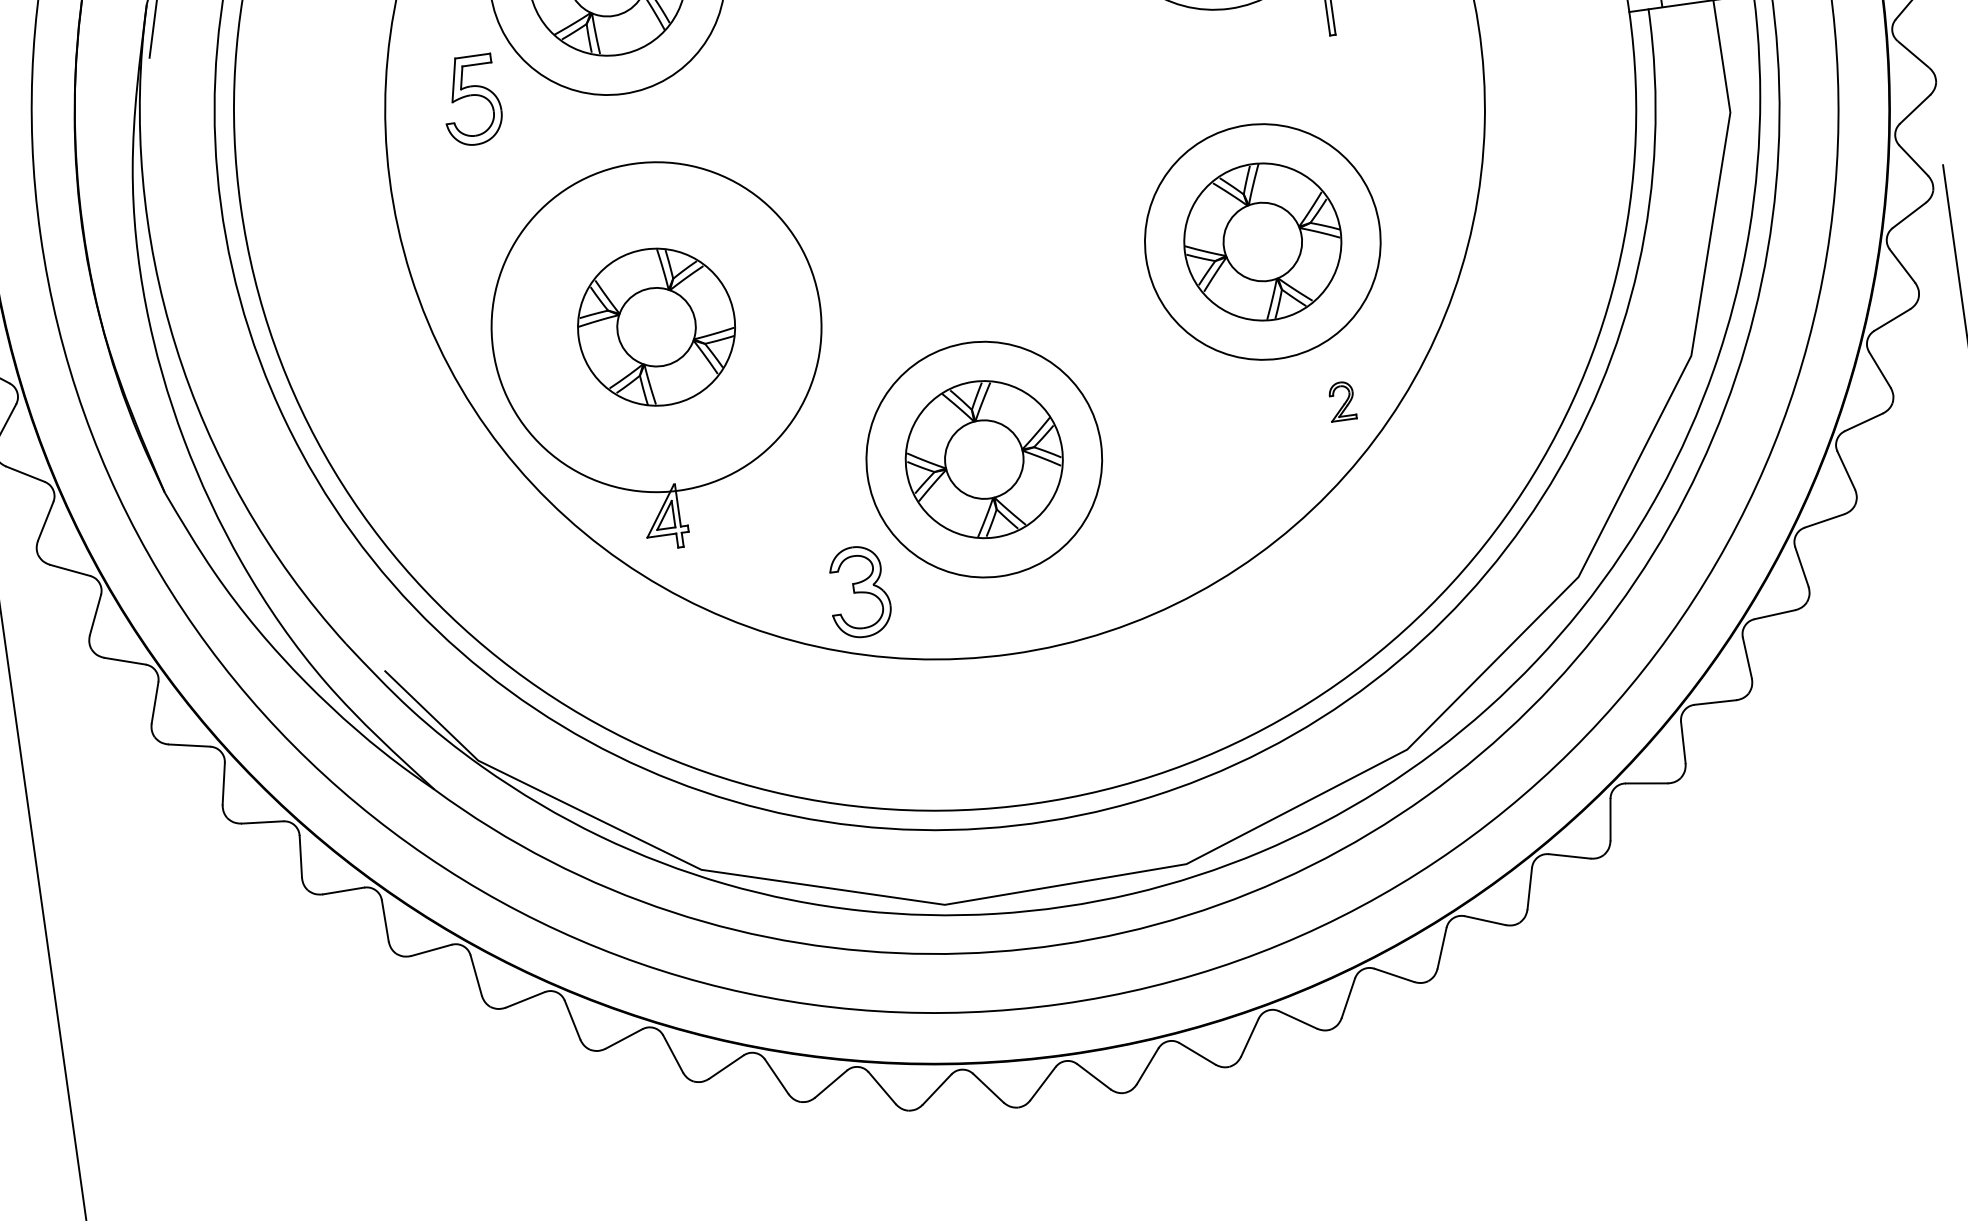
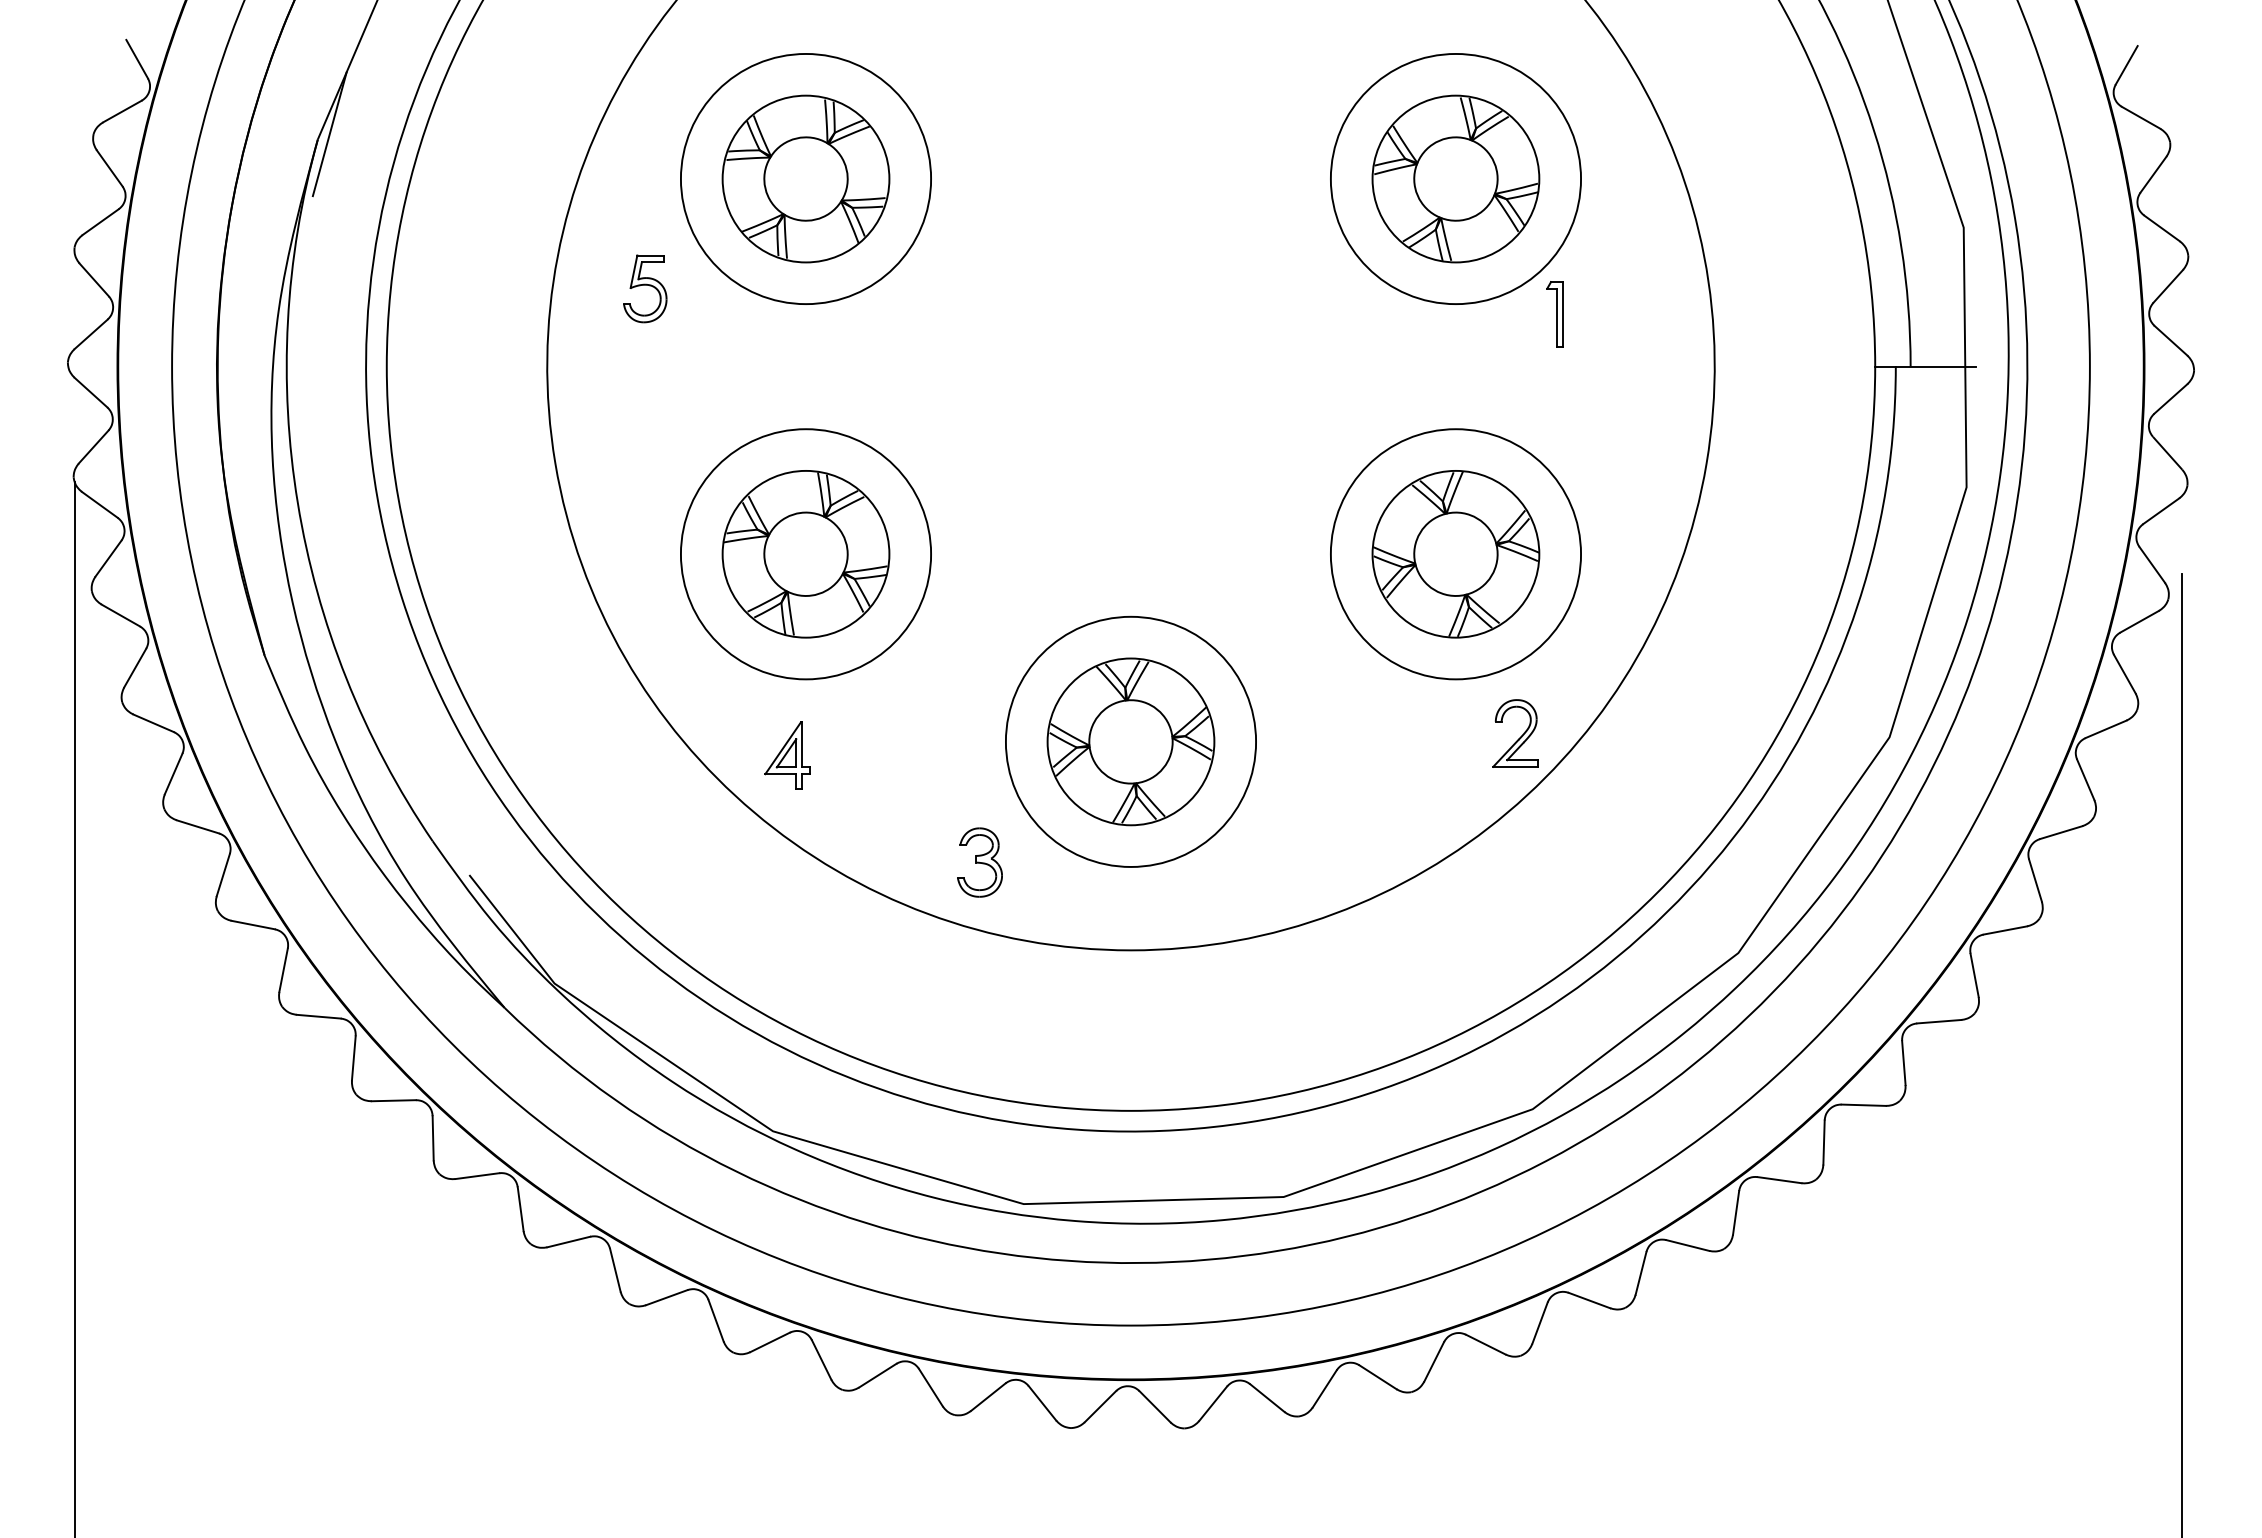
part: (471, 100) -> (645, 288), size x0.71
circle: (656, 327) -> (805, 554), size x0.71
part: (1341, 401) -> (1515, 733), size x1.67
part: (858, 591) -> (979, 862), size x0.71

